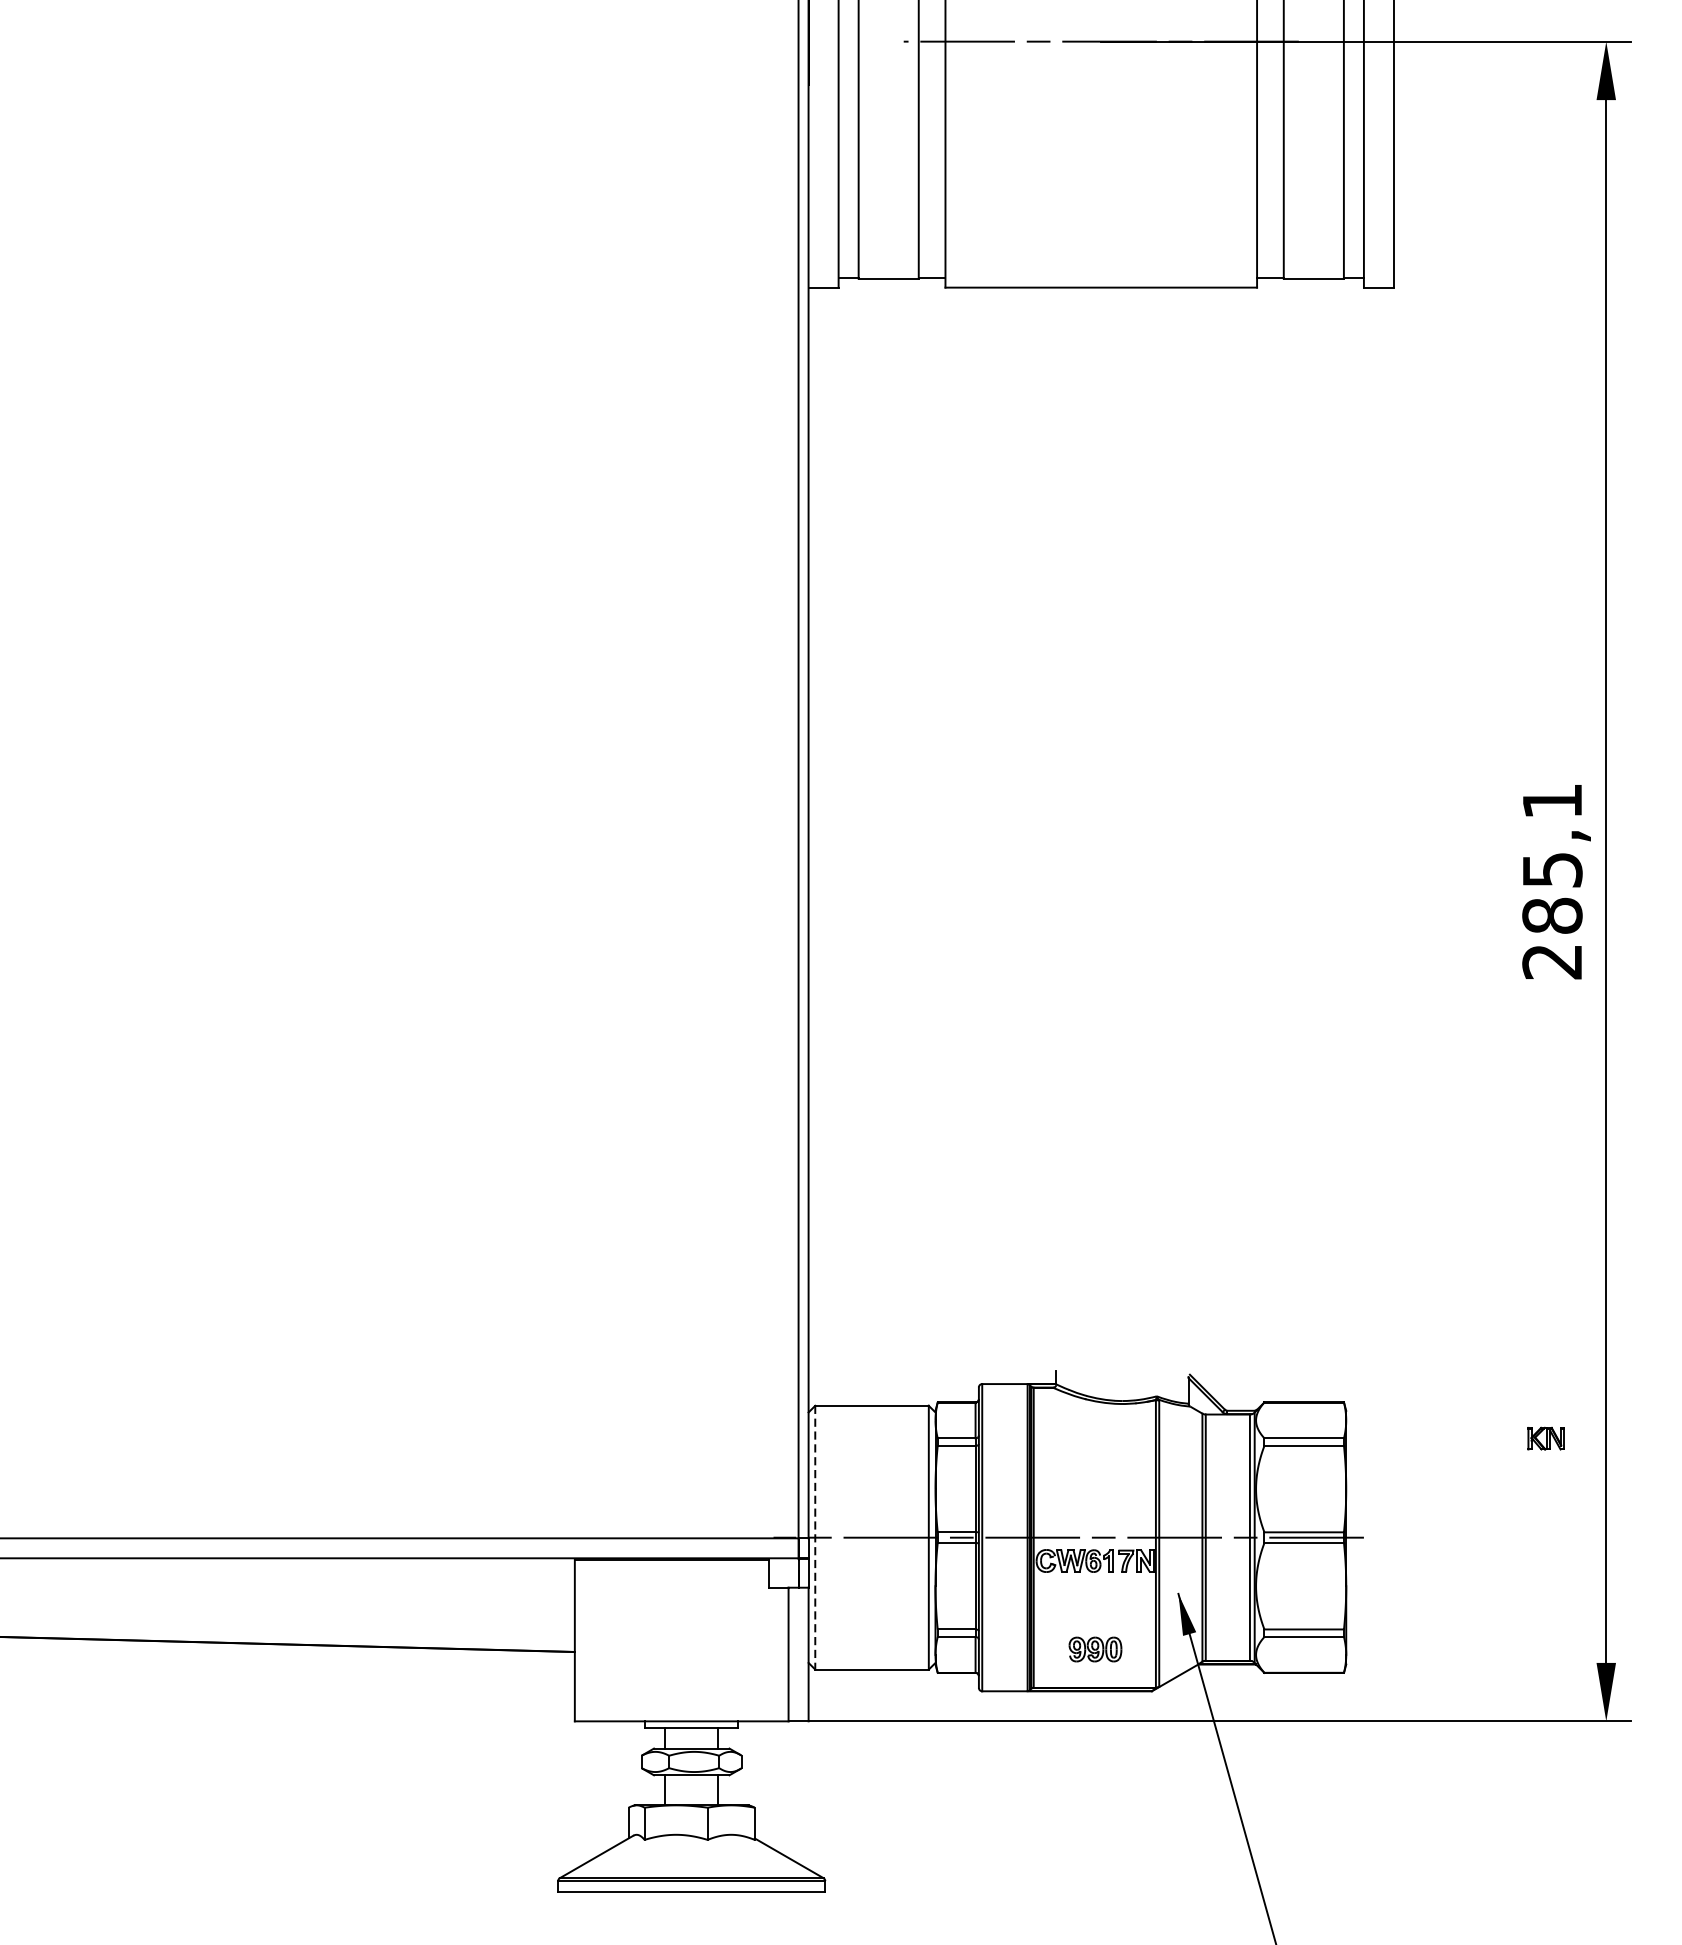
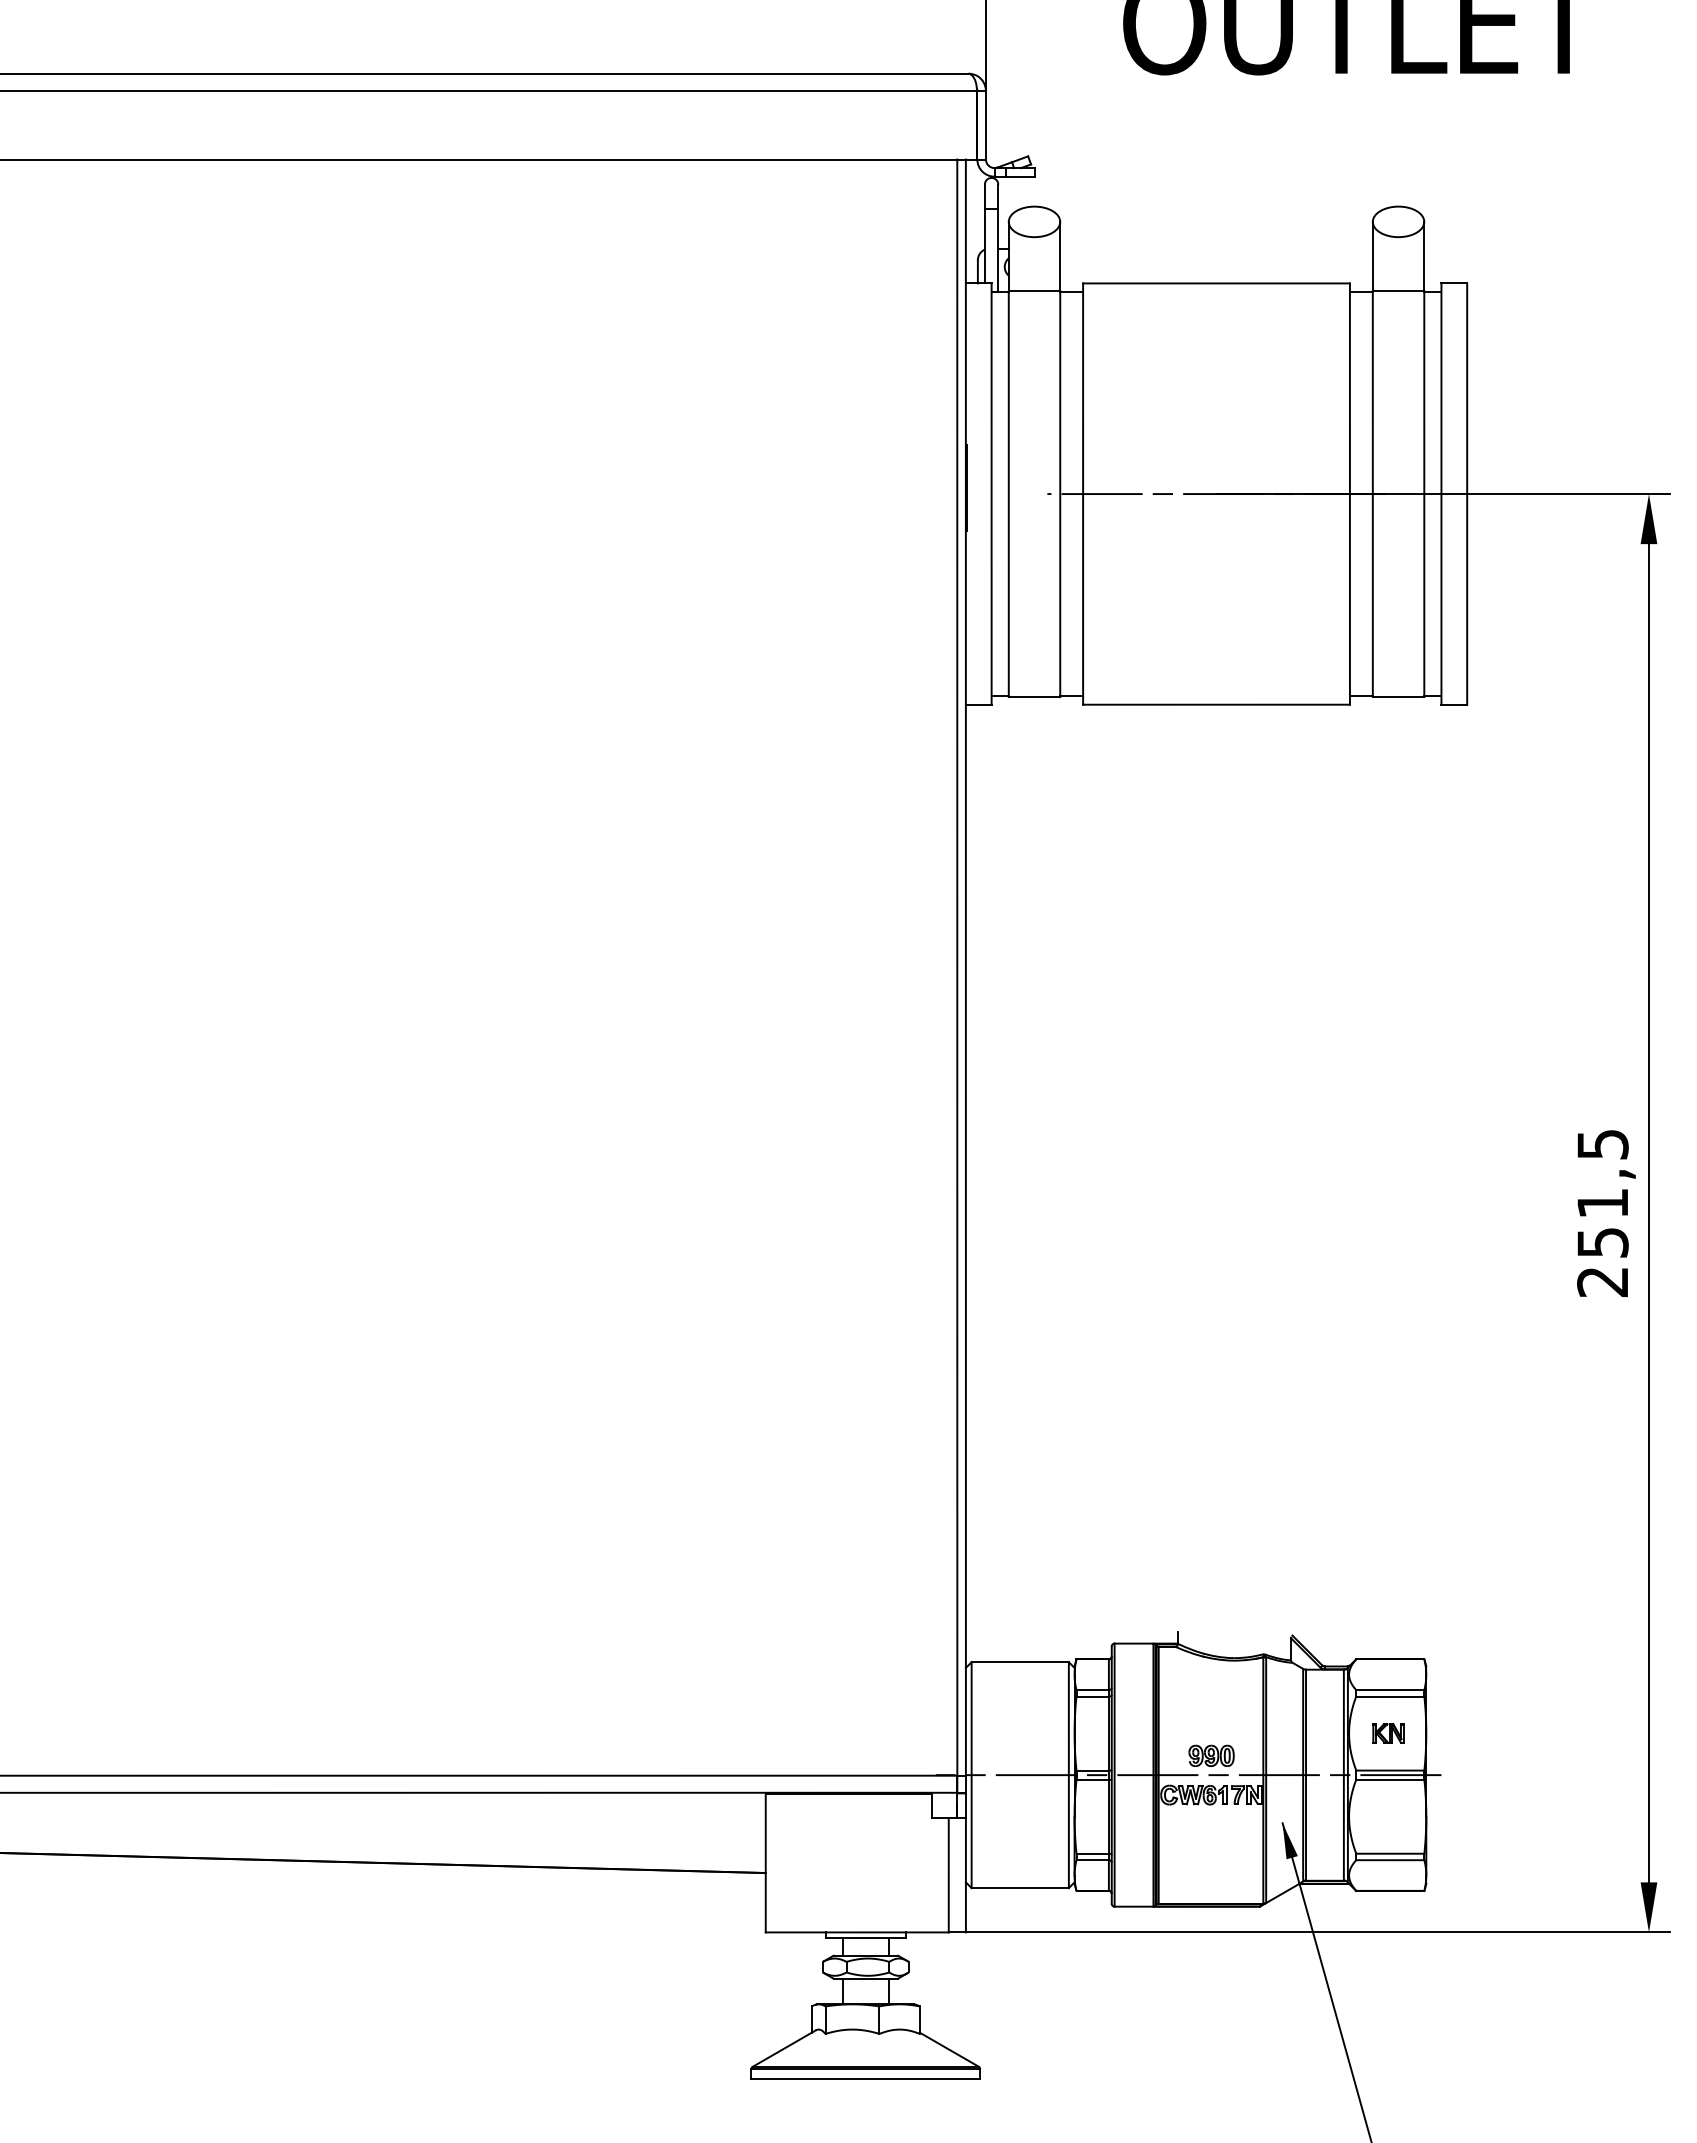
text: (1552, 859) -> (1602, 1194), 285,1 -> 251,5
part: (1546, 1438) -> (1388, 1733), moved
line: (815, 1538) -> (971, 1775), dashed -> solid
part: (1095, 1649) -> (1211, 1755), moved

